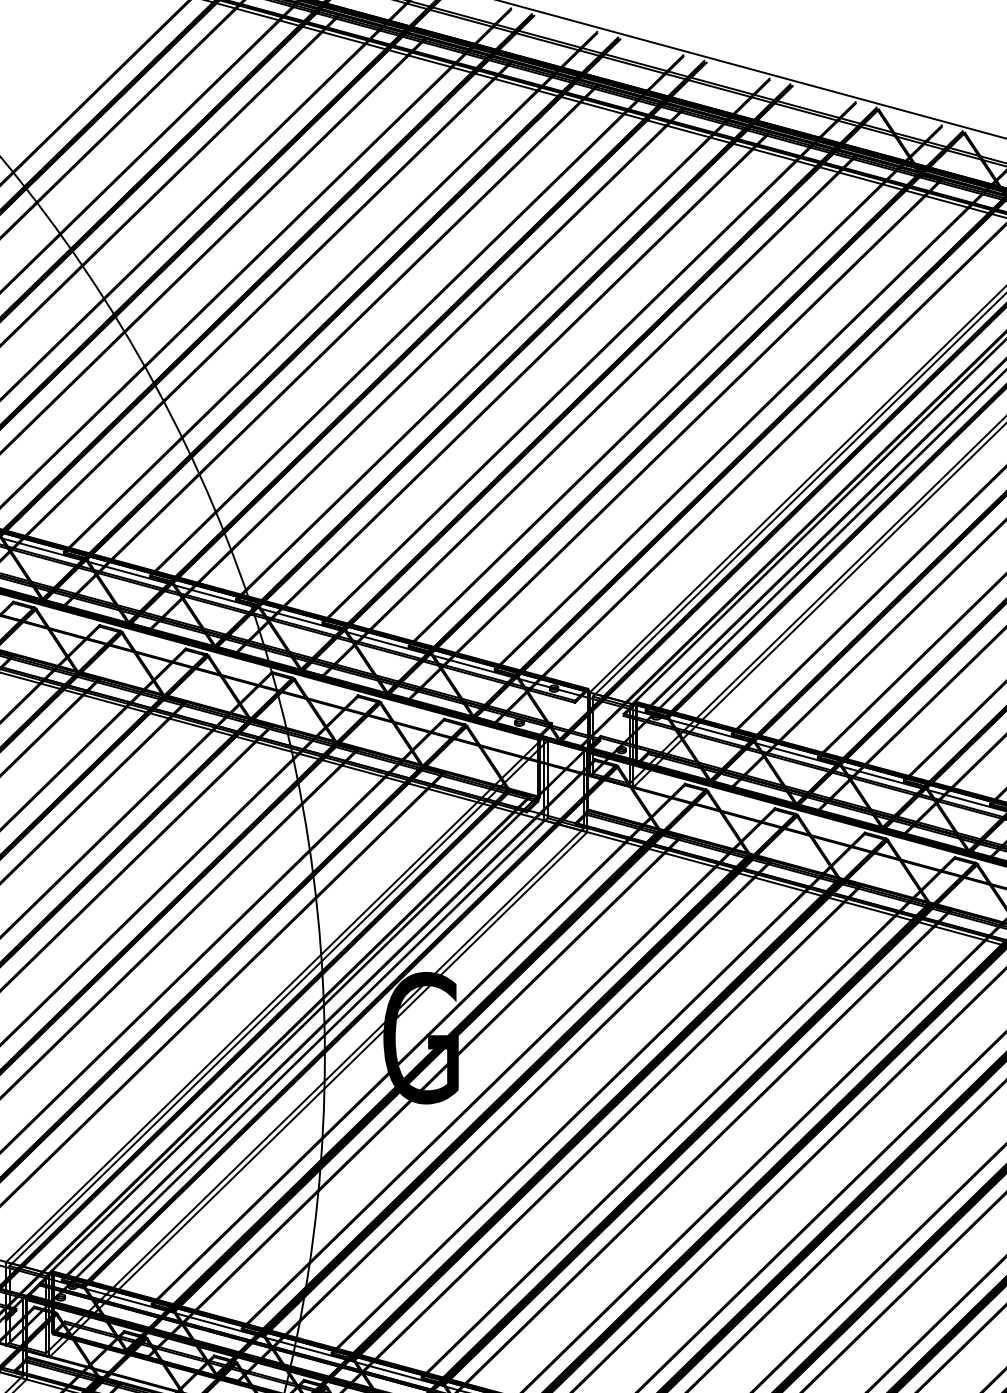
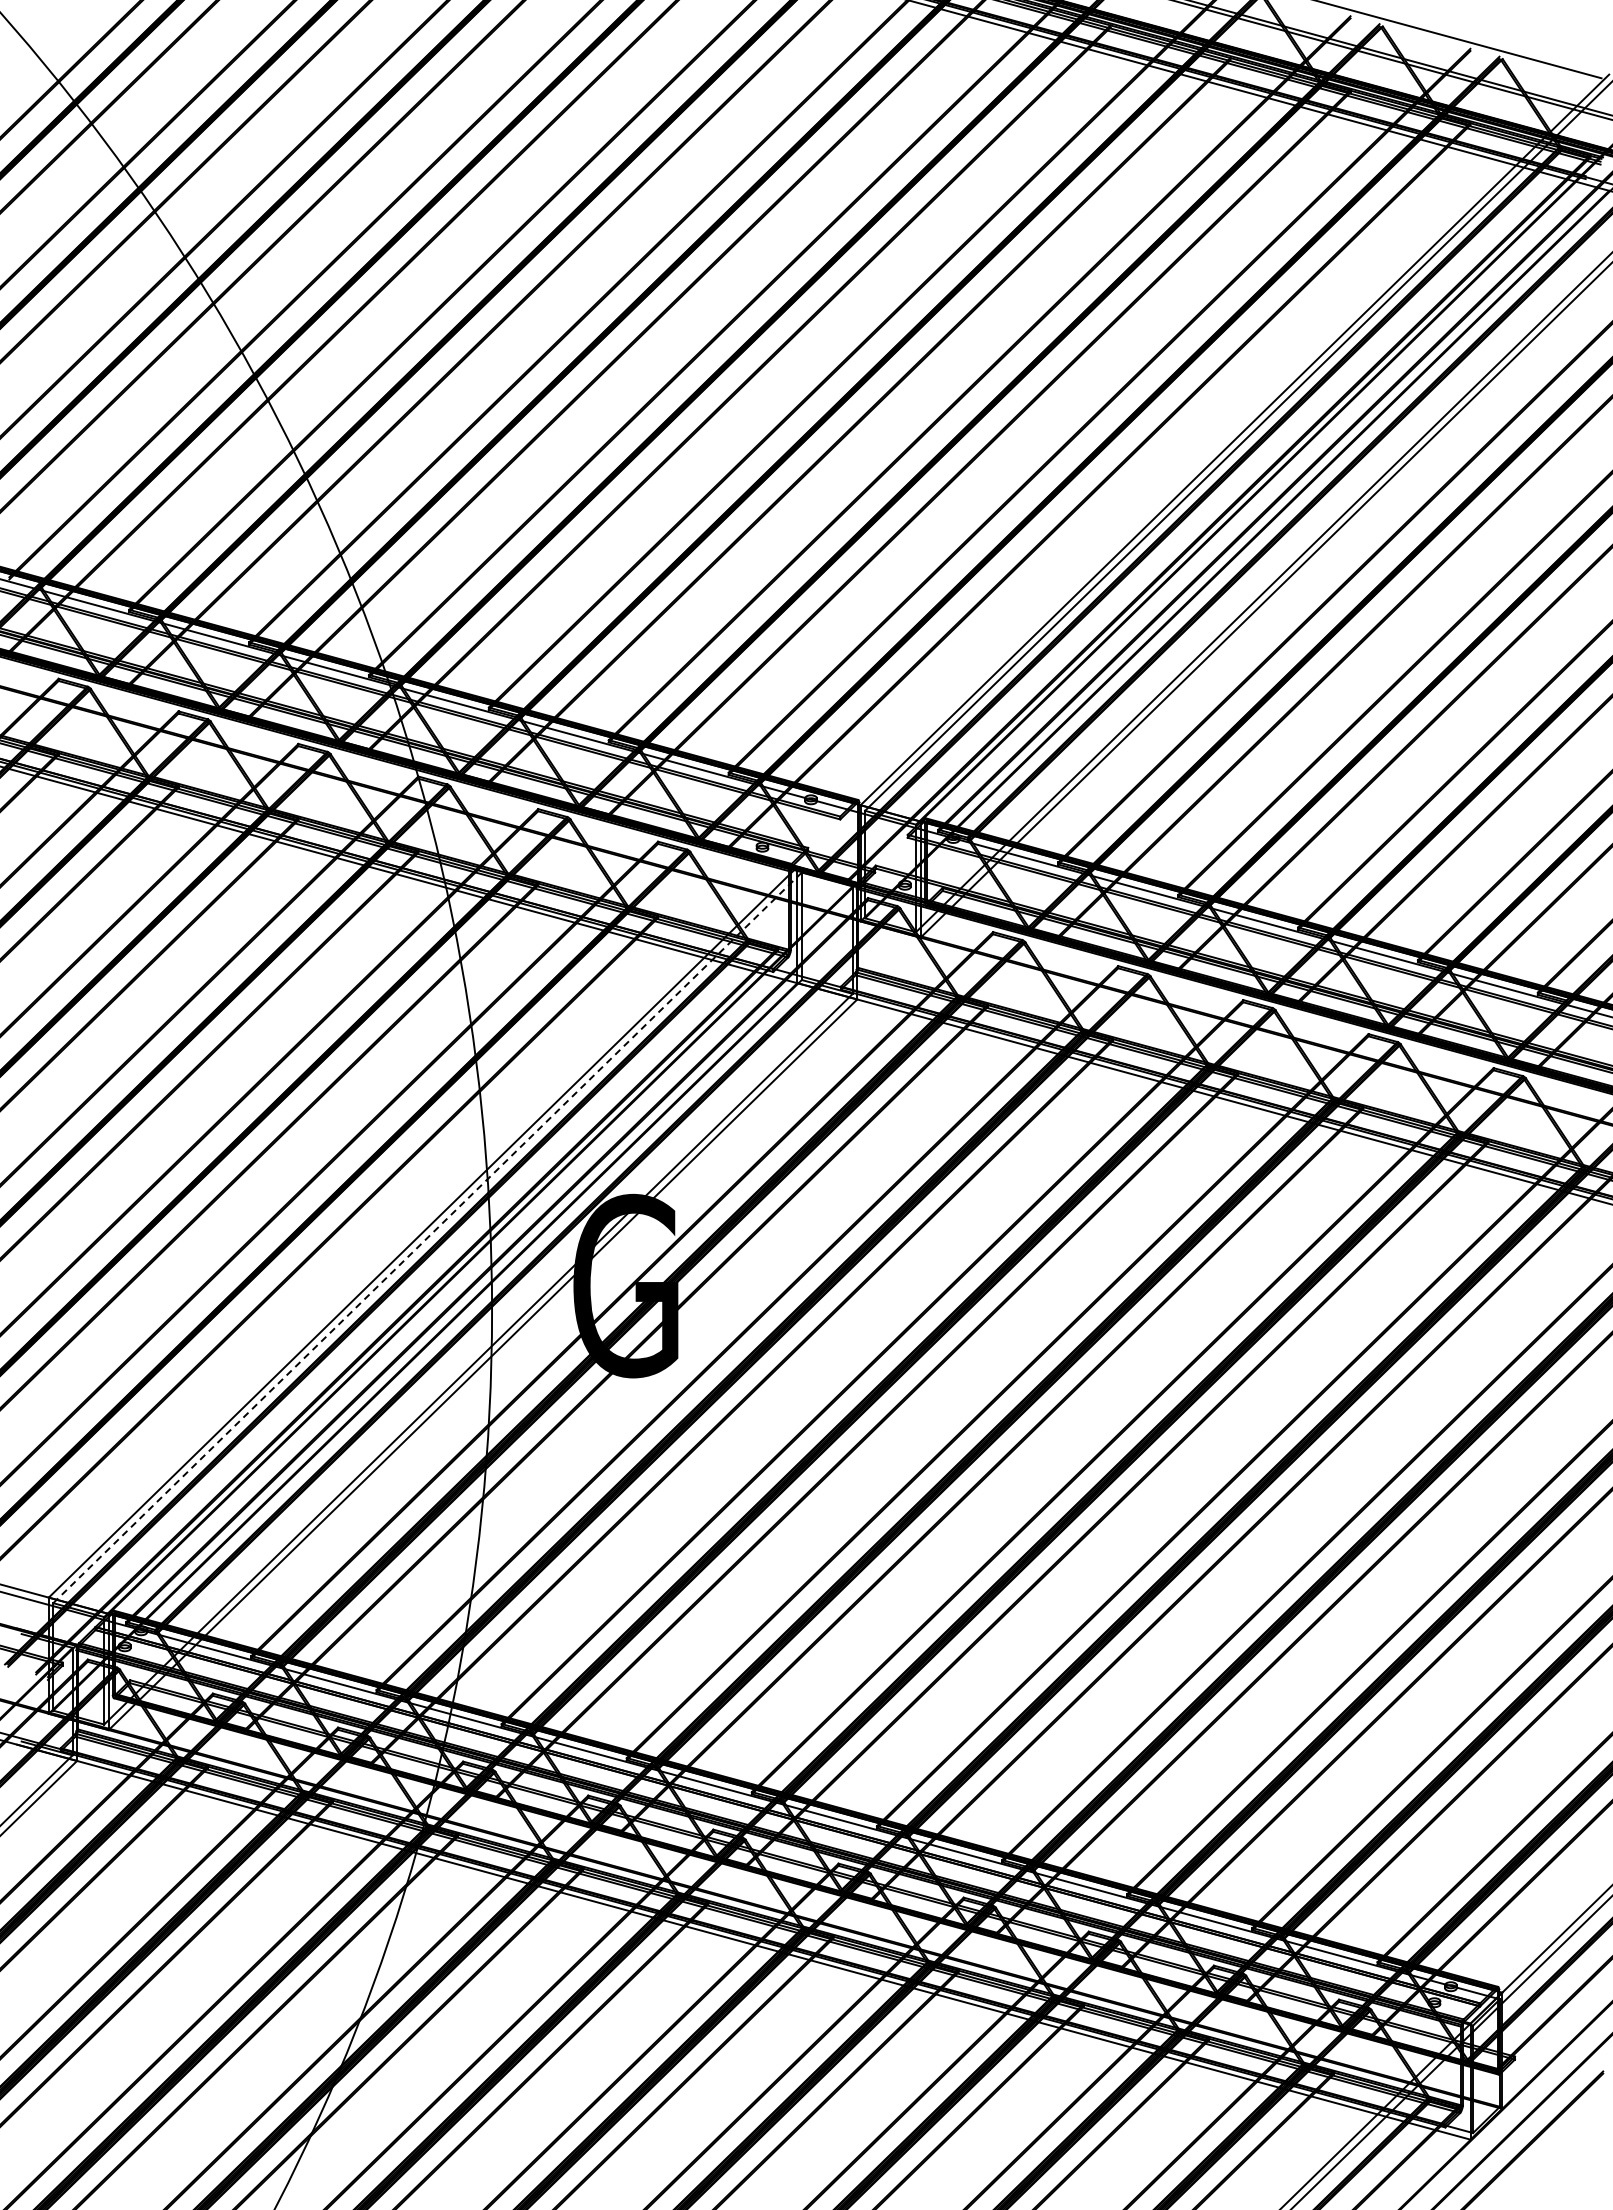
line: (278, 1003) -> (427, 1238), solid -> dashed

